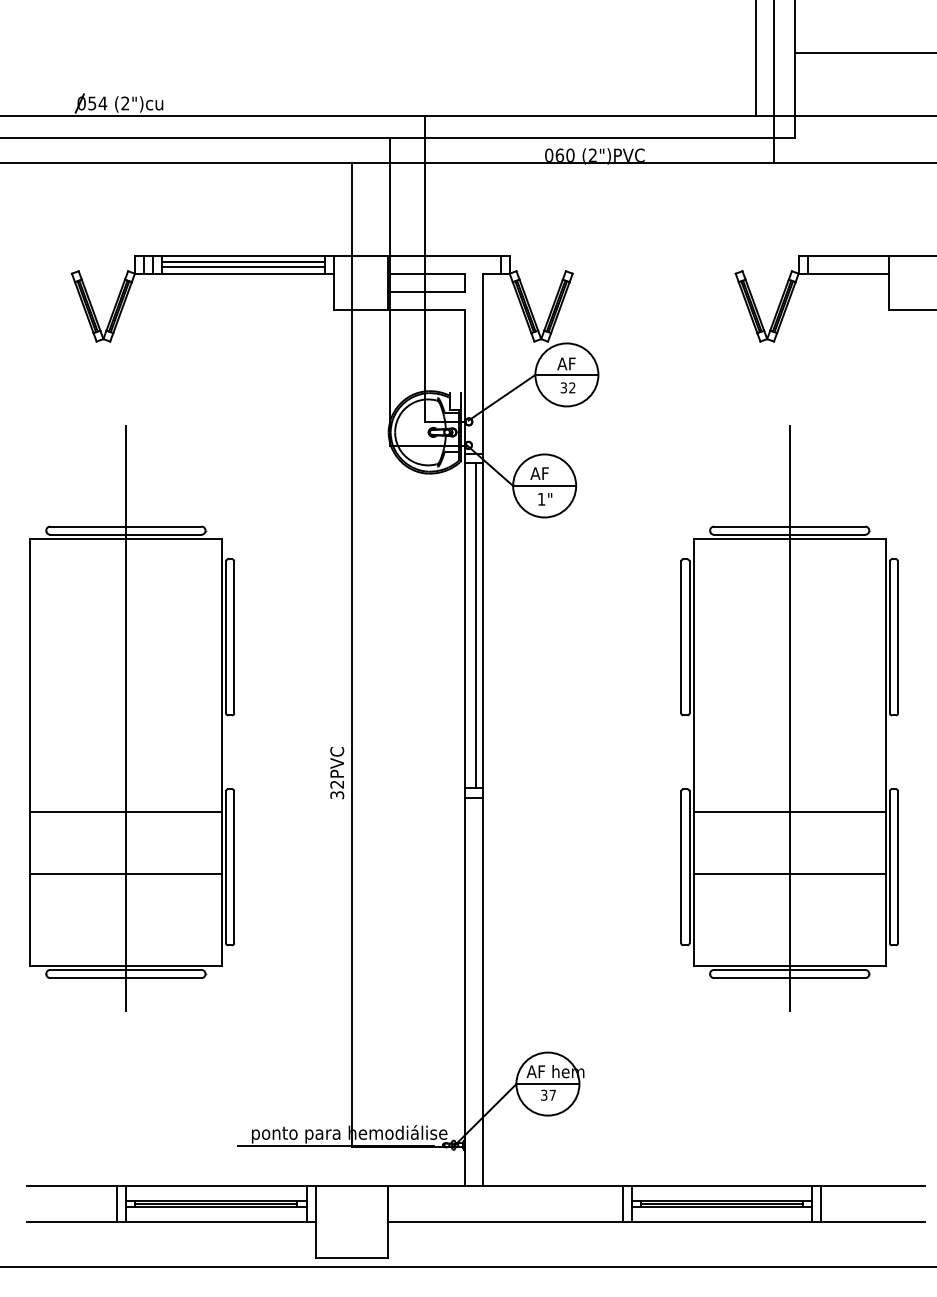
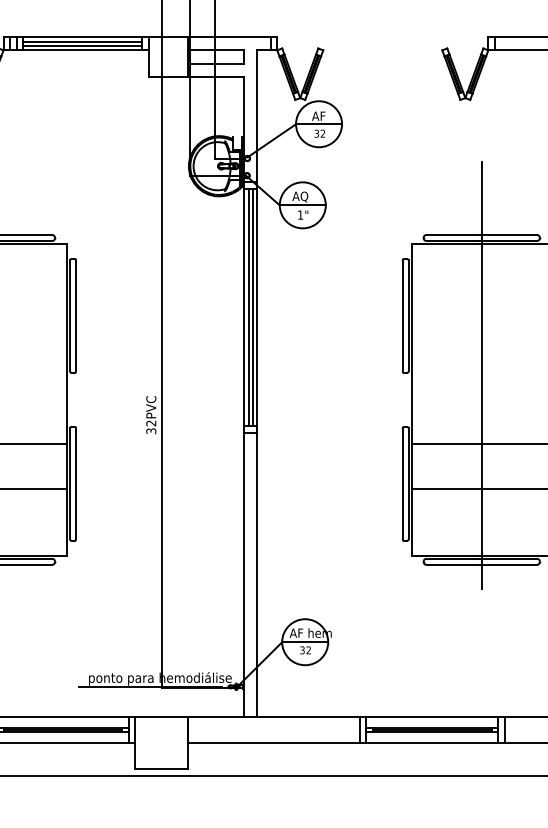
text: (546, 474) -> (304, 196), AF -> AQ
line: (470, 625) -> (248, 307), added
text: (552, 1094) -> (308, 649), 37 -> 32

